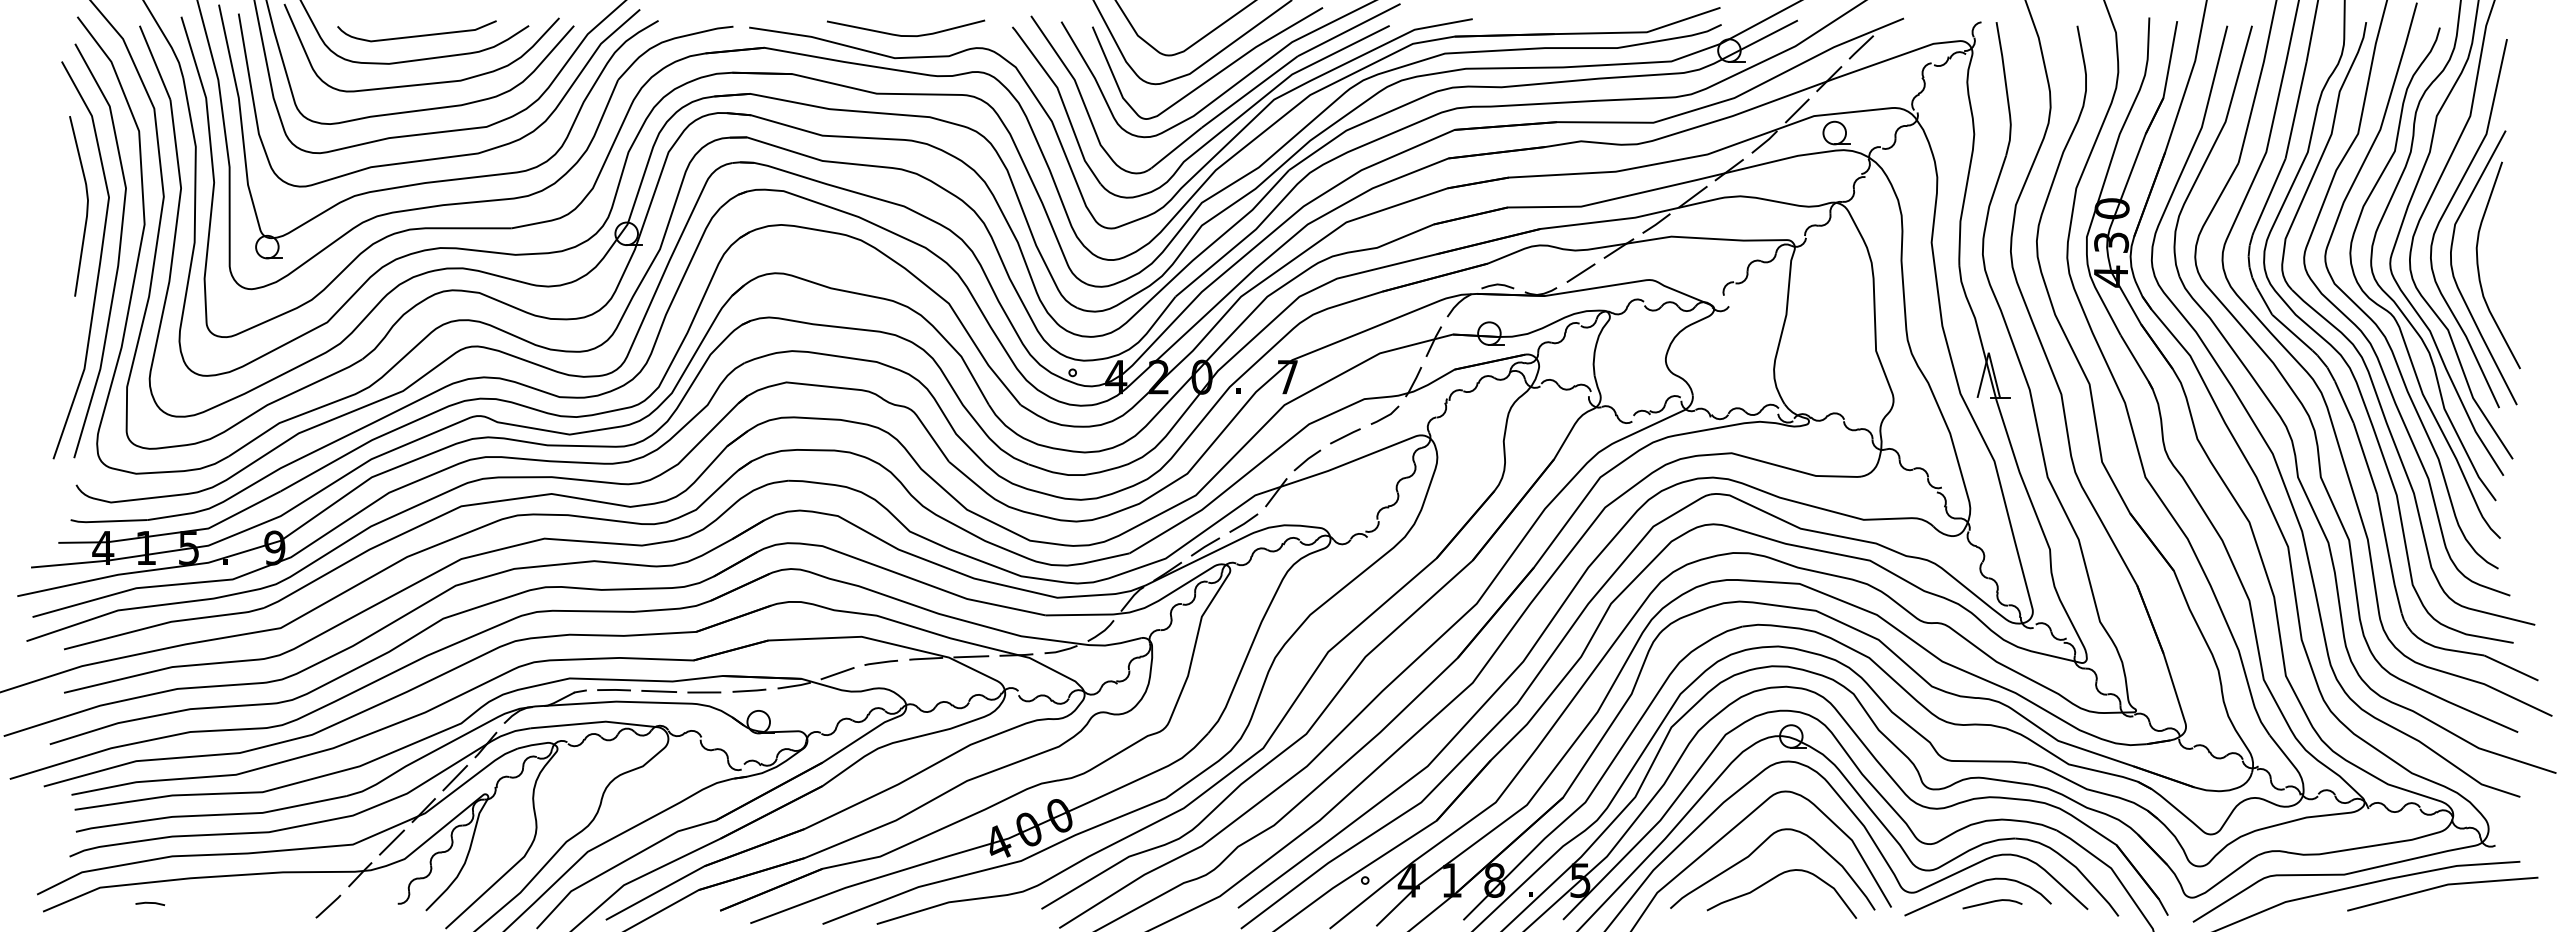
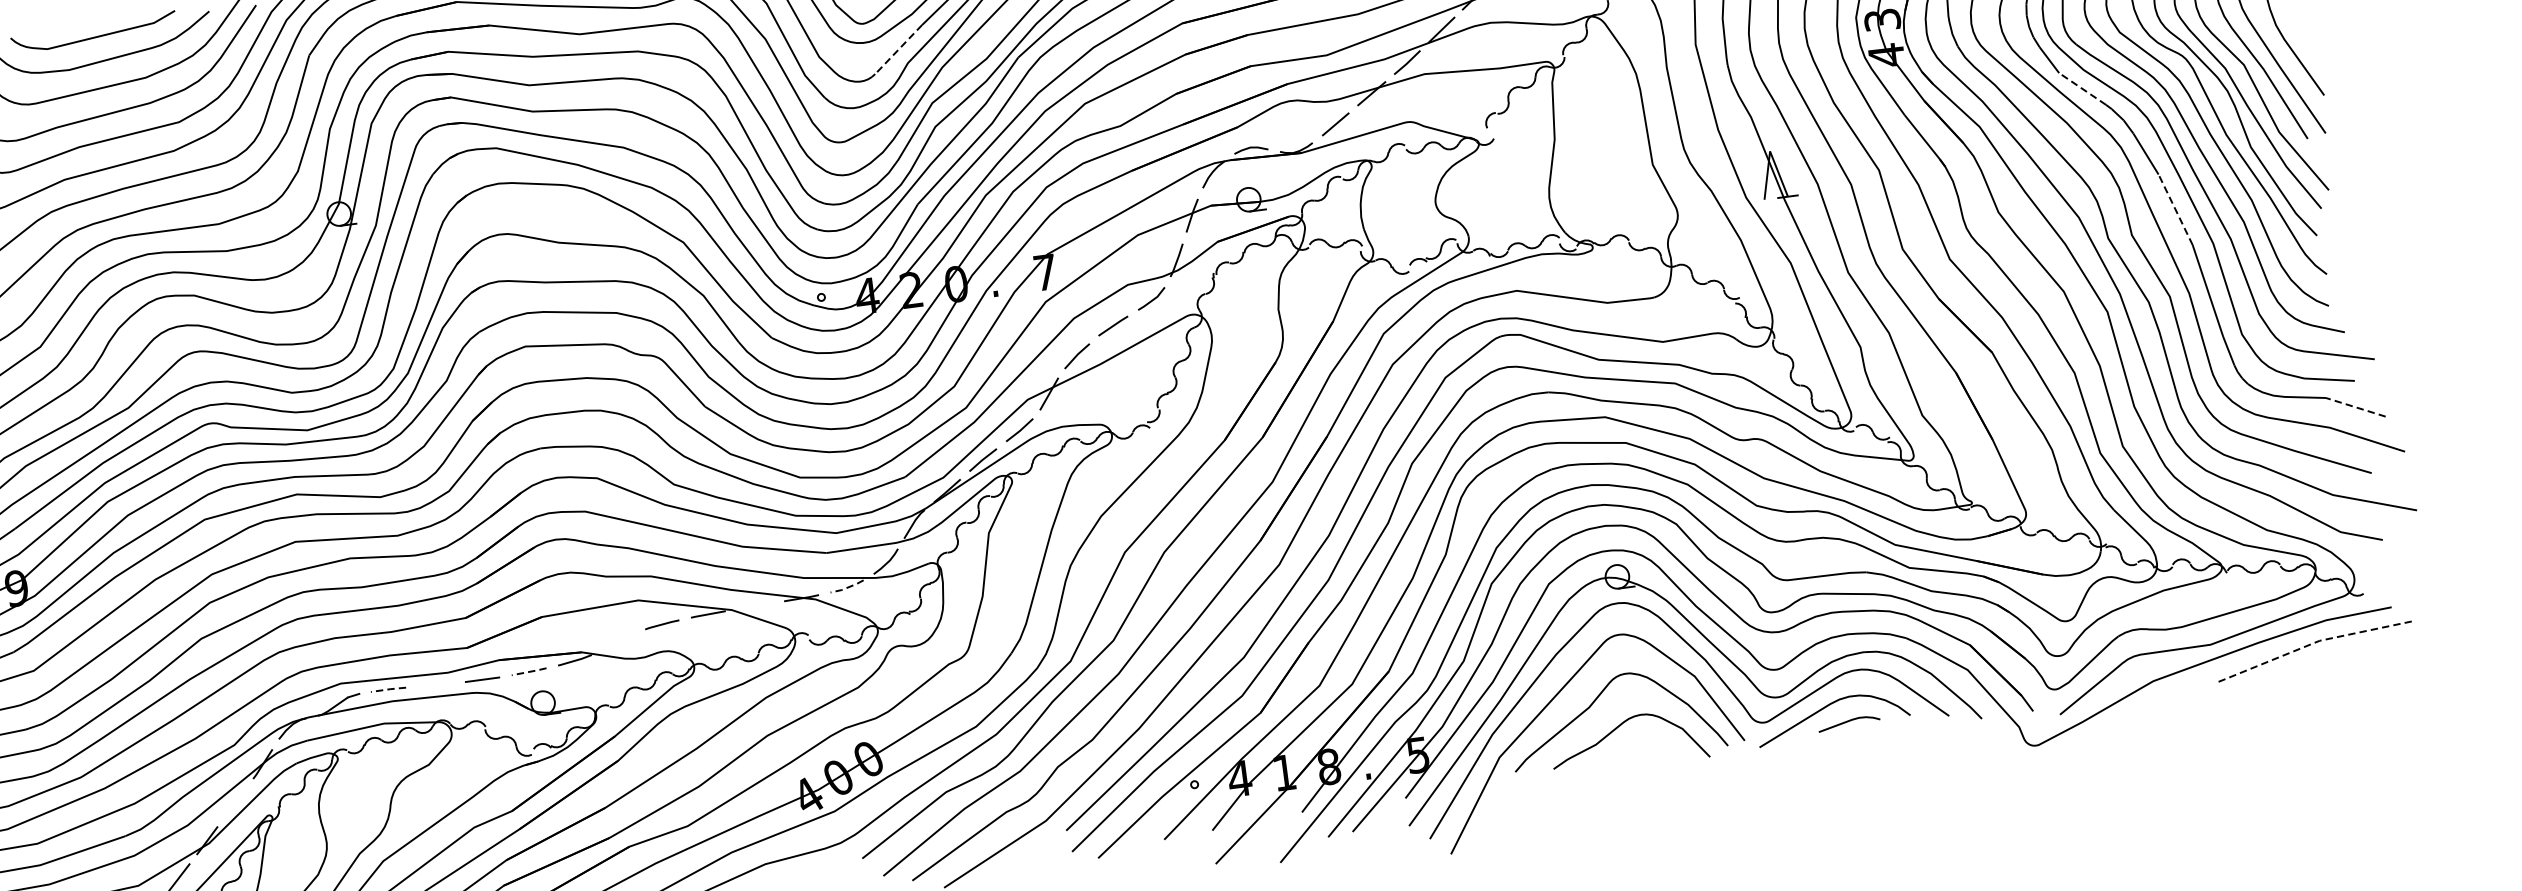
line: (1176, 148) -> (898, 50), solid -> dashed
line: (2292, 332) -> (2082, 88), solid -> dashed
line: (2365, 458) -> (2175, 209), solid -> dashed
line: (1061, 650) -> (847, 587), solid -> dashed
line: (971, 656) -> (755, 605), removed
line: (2511, 668) -> (2356, 407), solid -> dashed
line: (837, 673) -> (618, 641), removed
line: (614, 689) -> (388, 688), solid -> dashed
line: (750, 690) -> (530, 671), solid -> dashed
line: (659, 691) -> (435, 684), removed
line: (455, 777) -> (235, 802), removed
line: (2442, 886) -> (2314, 643), solid -> dashed

